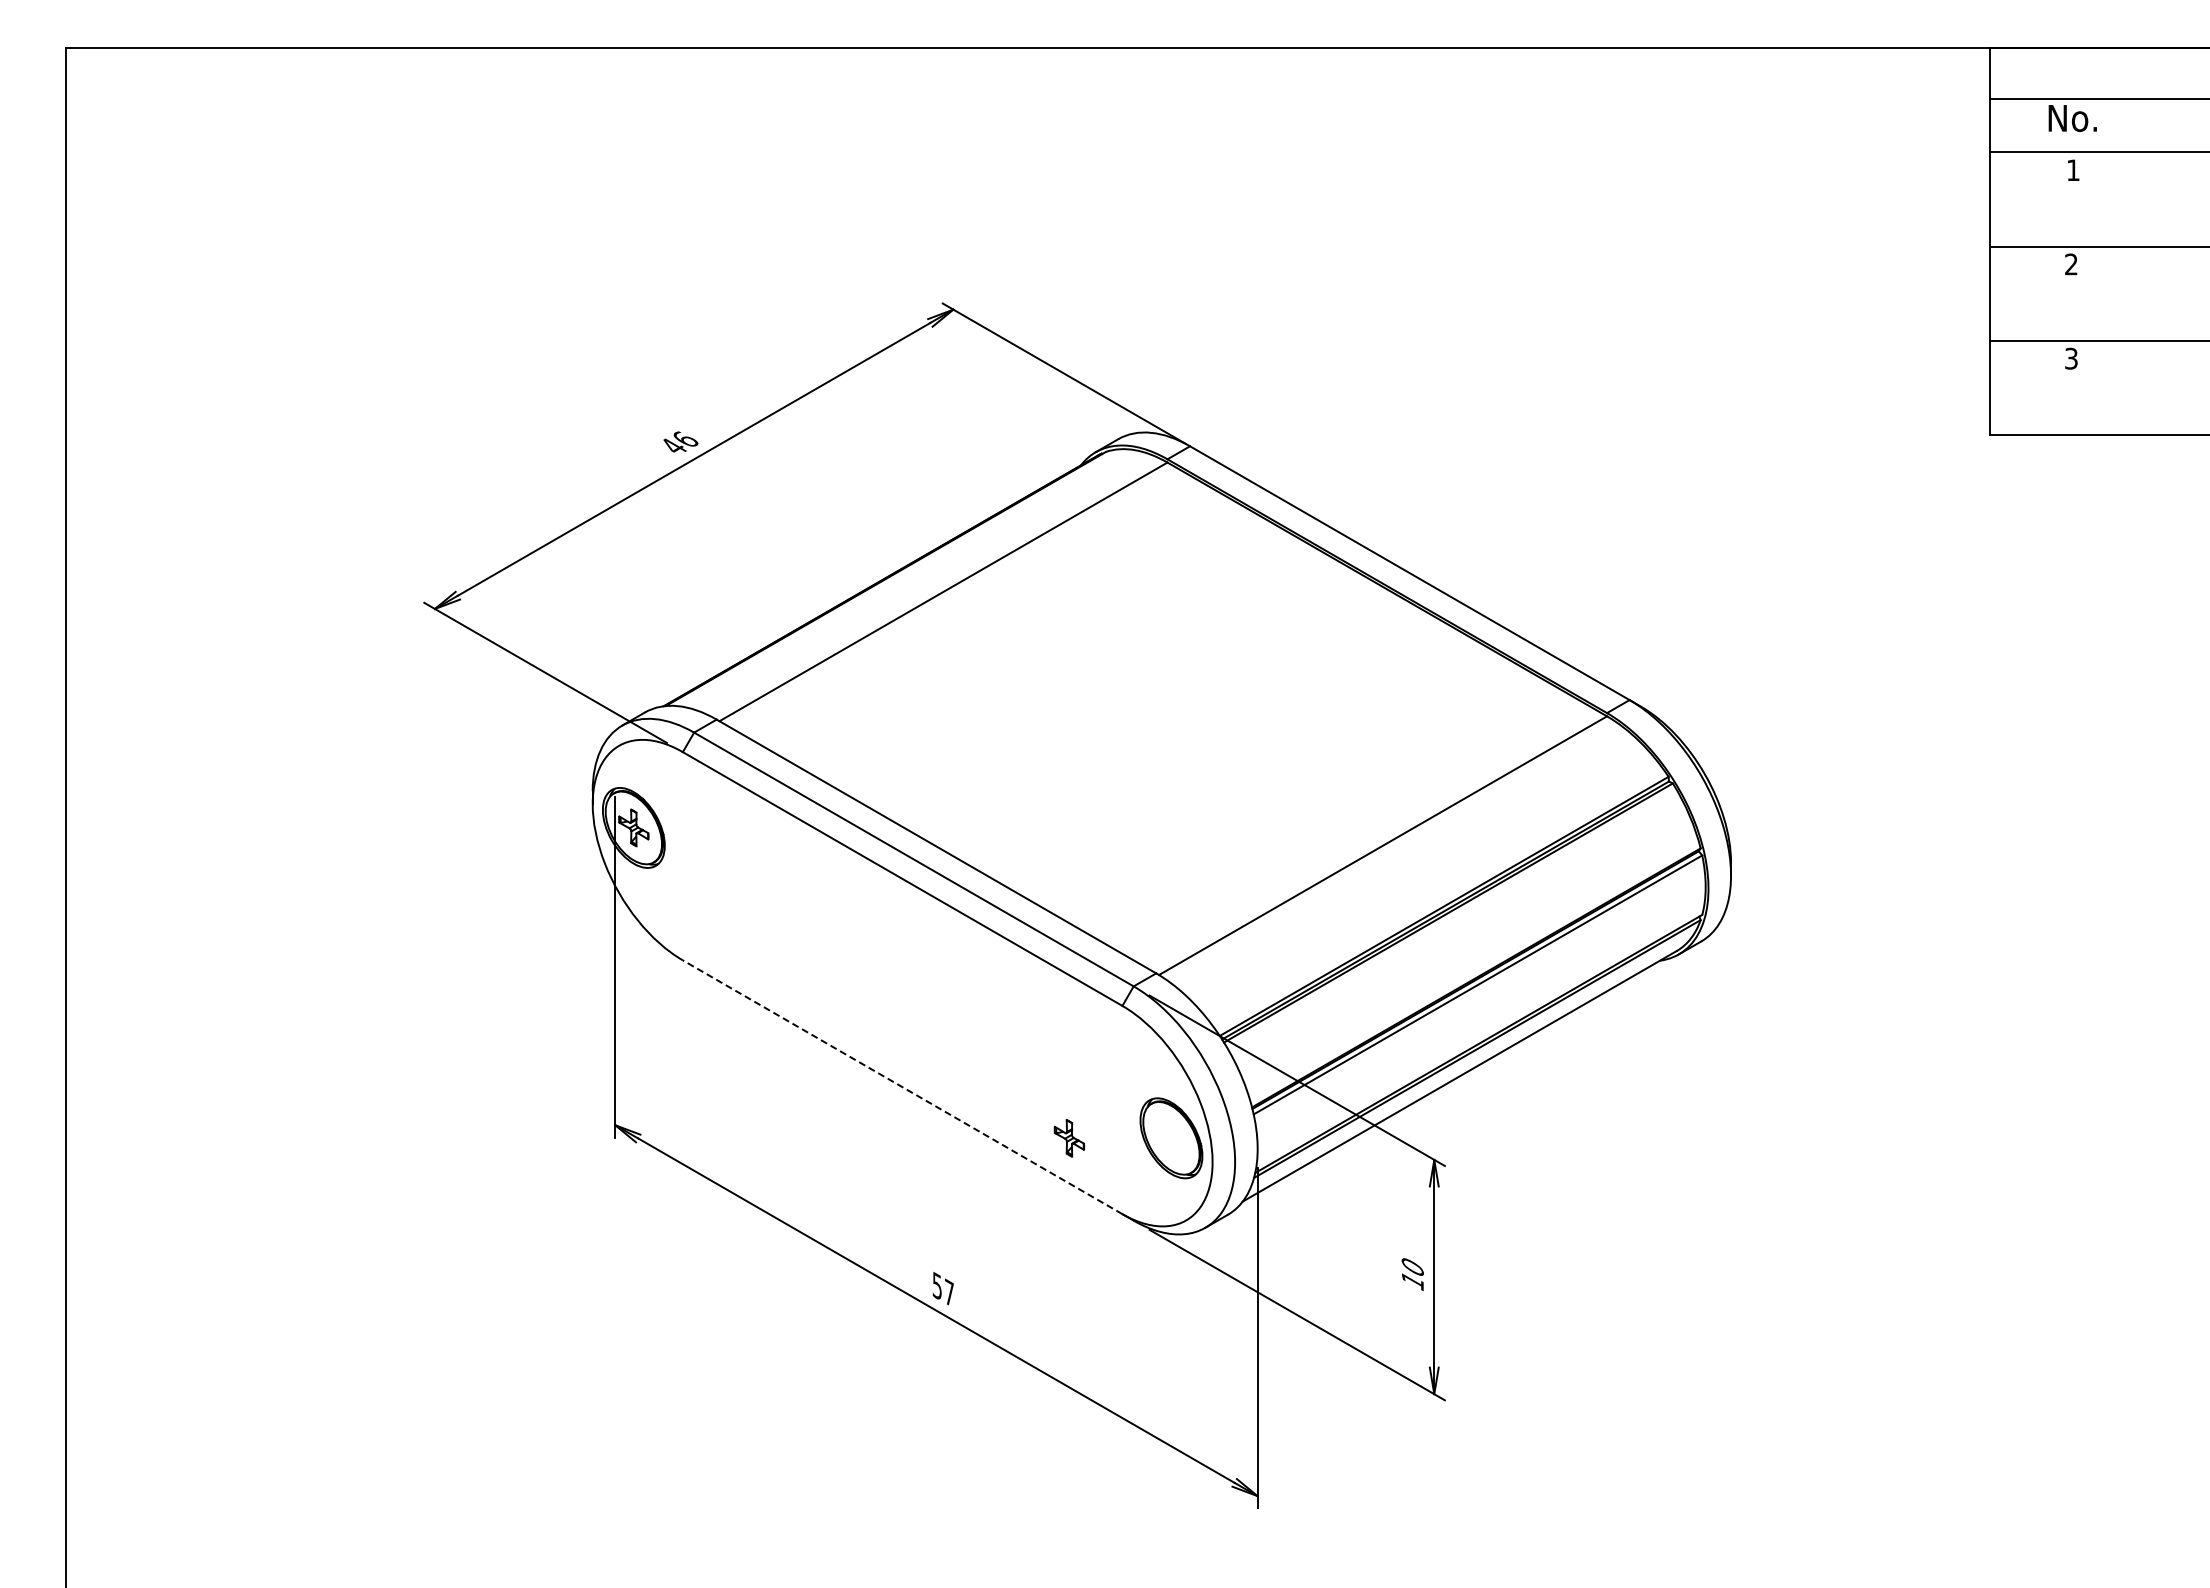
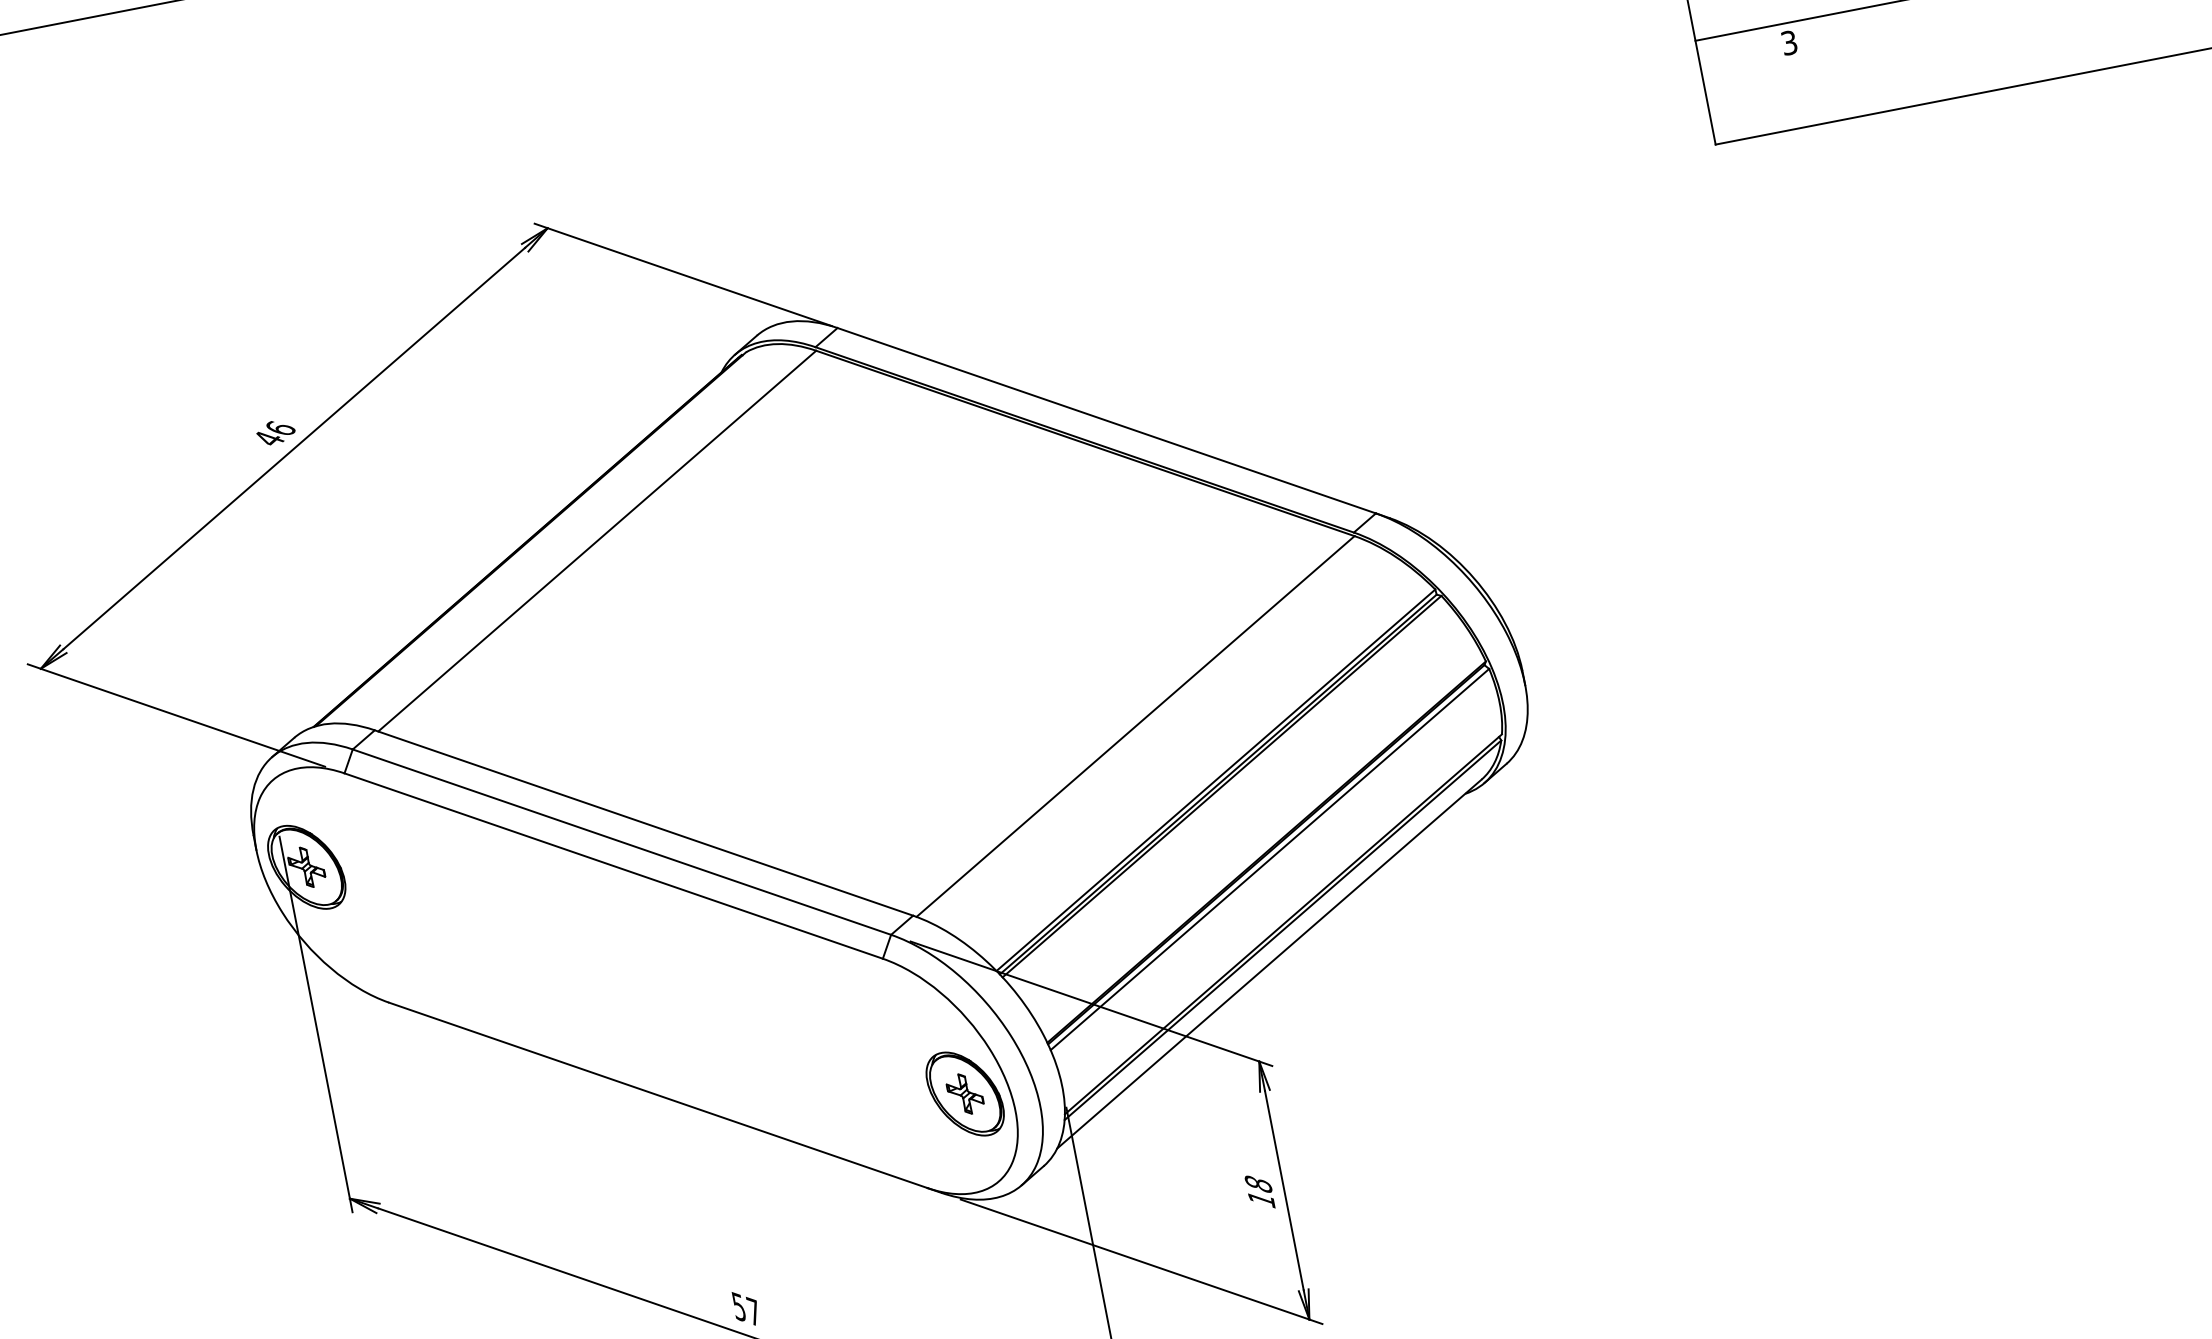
line: (902, 1087) -> (658, 1095), dashed -> solid
part: (1069, 1138) -> (965, 1094), moved
text: (1412, 1266) -> (1258, 1183), 10 -> 18

